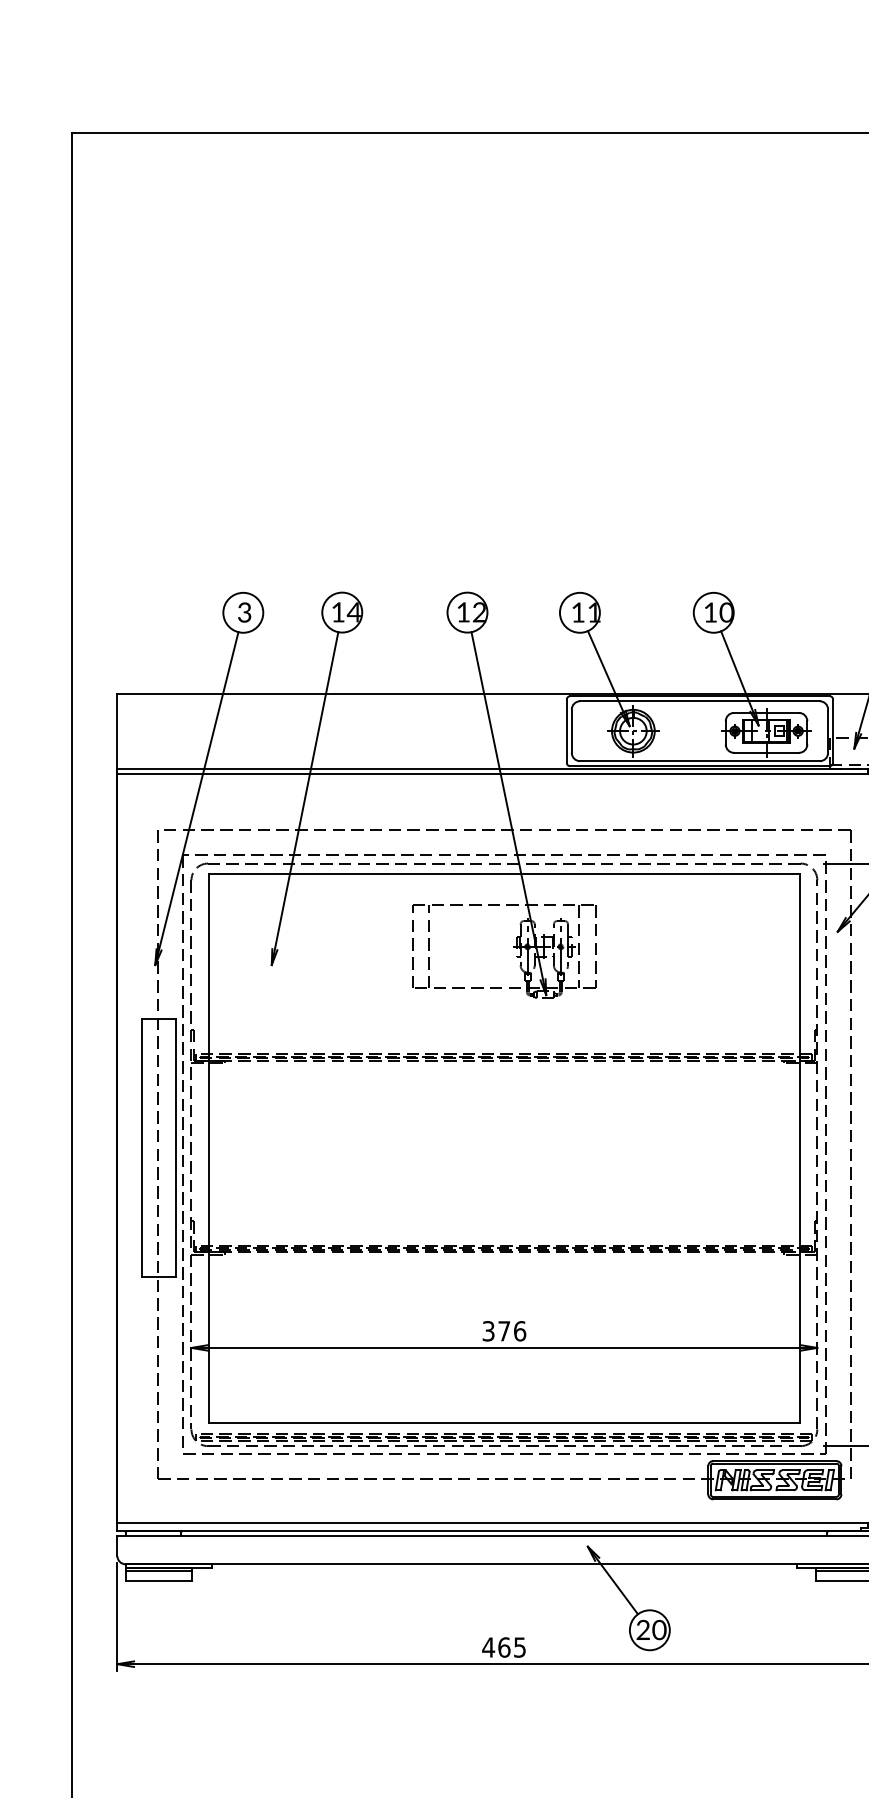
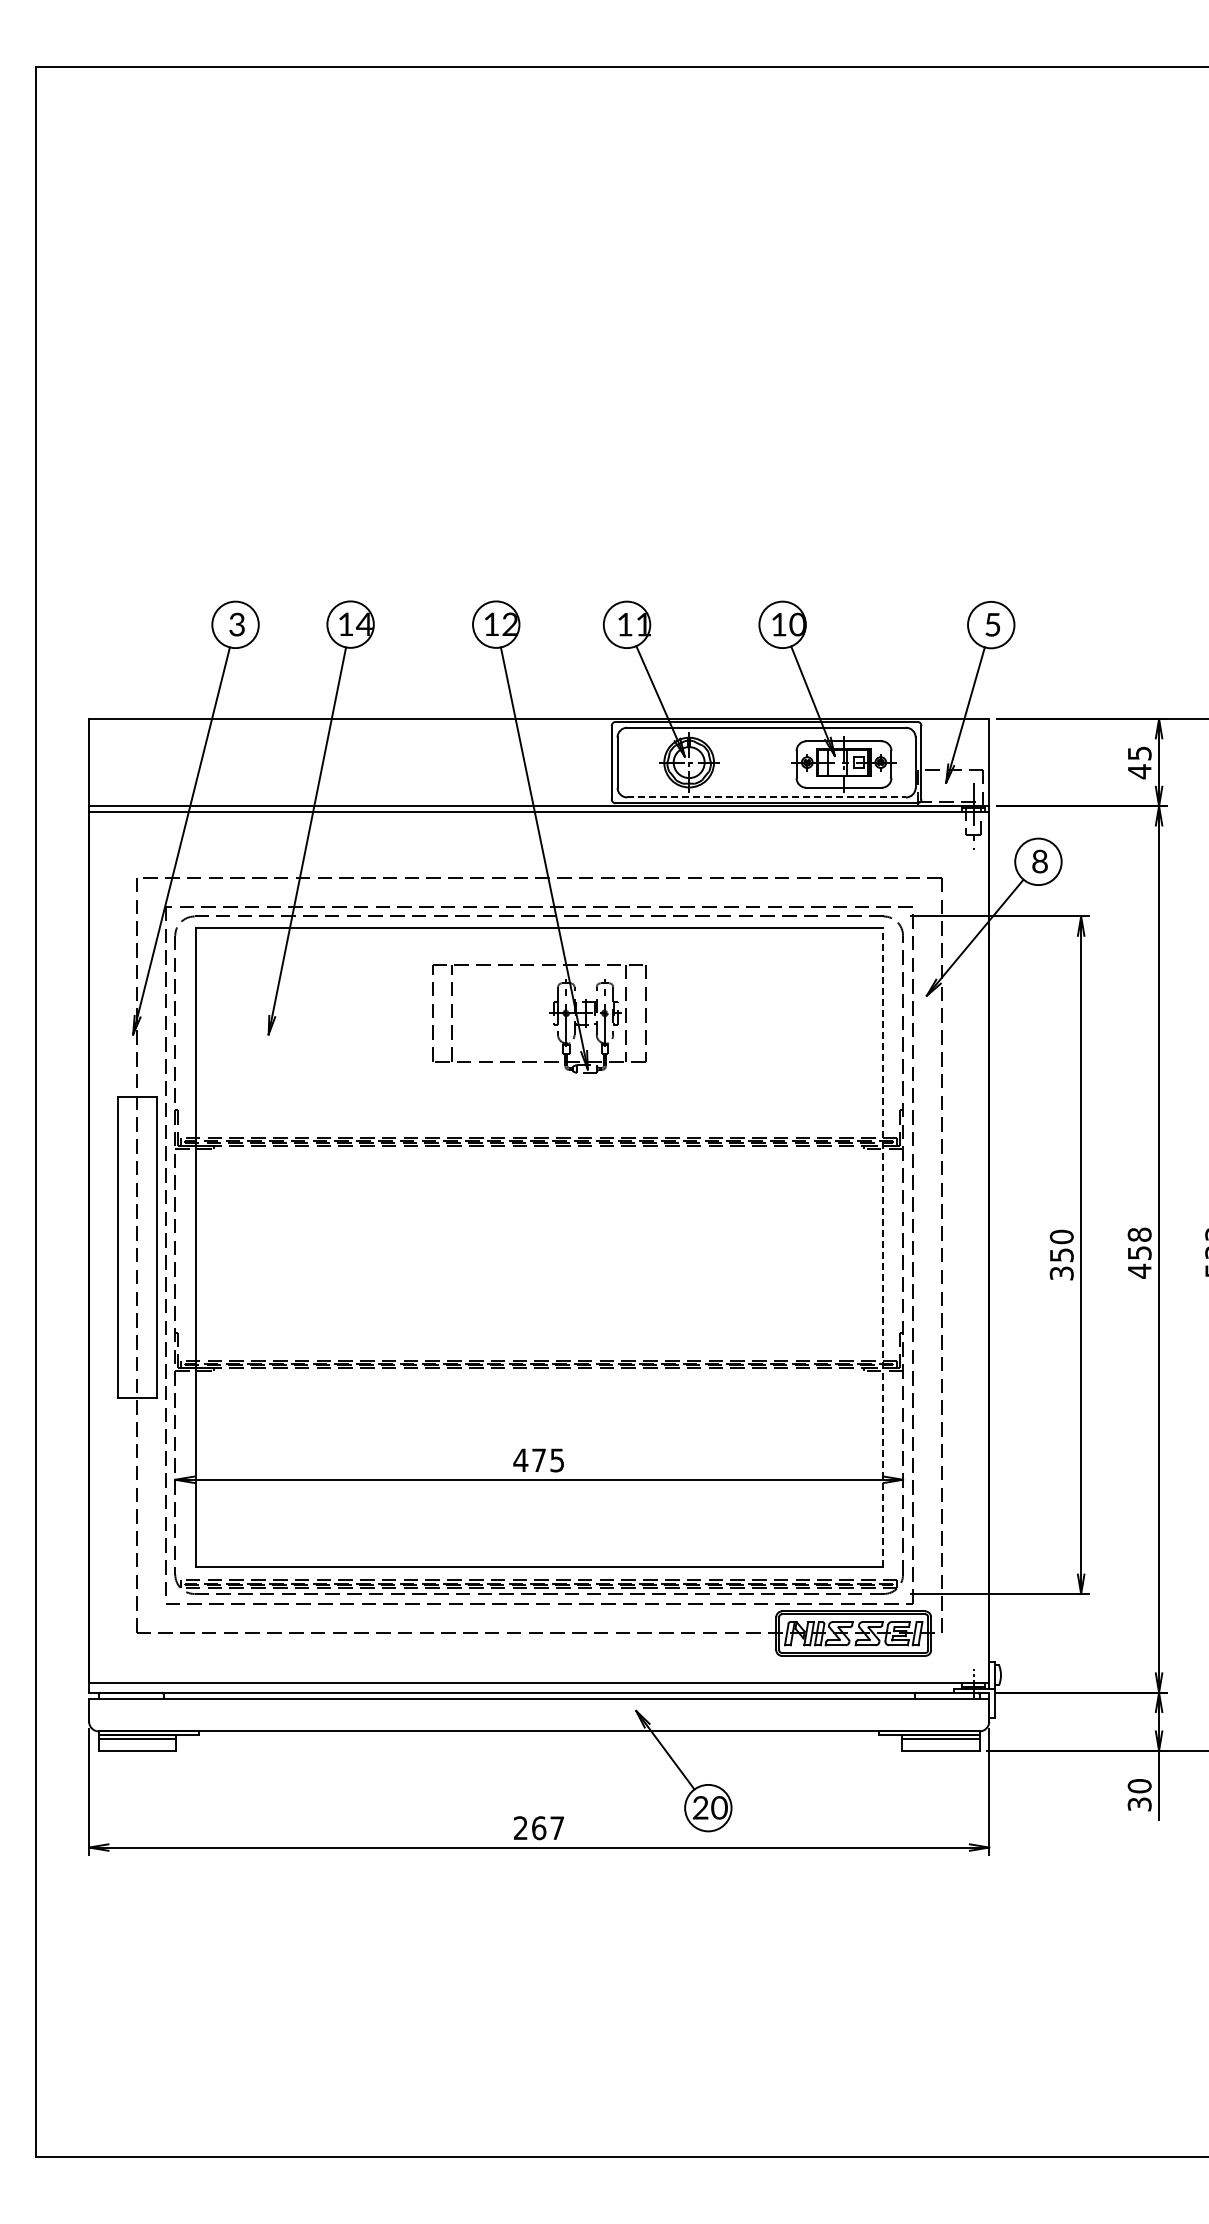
line: (700, 761) -> (767, 797), solid -> dashed
line: (799, 1147) -> (882, 1246), solid -> dashed
text: (503, 1331) -> (538, 1460), 376 -> 475
text: (503, 1647) -> (538, 1828), 465 -> 267

